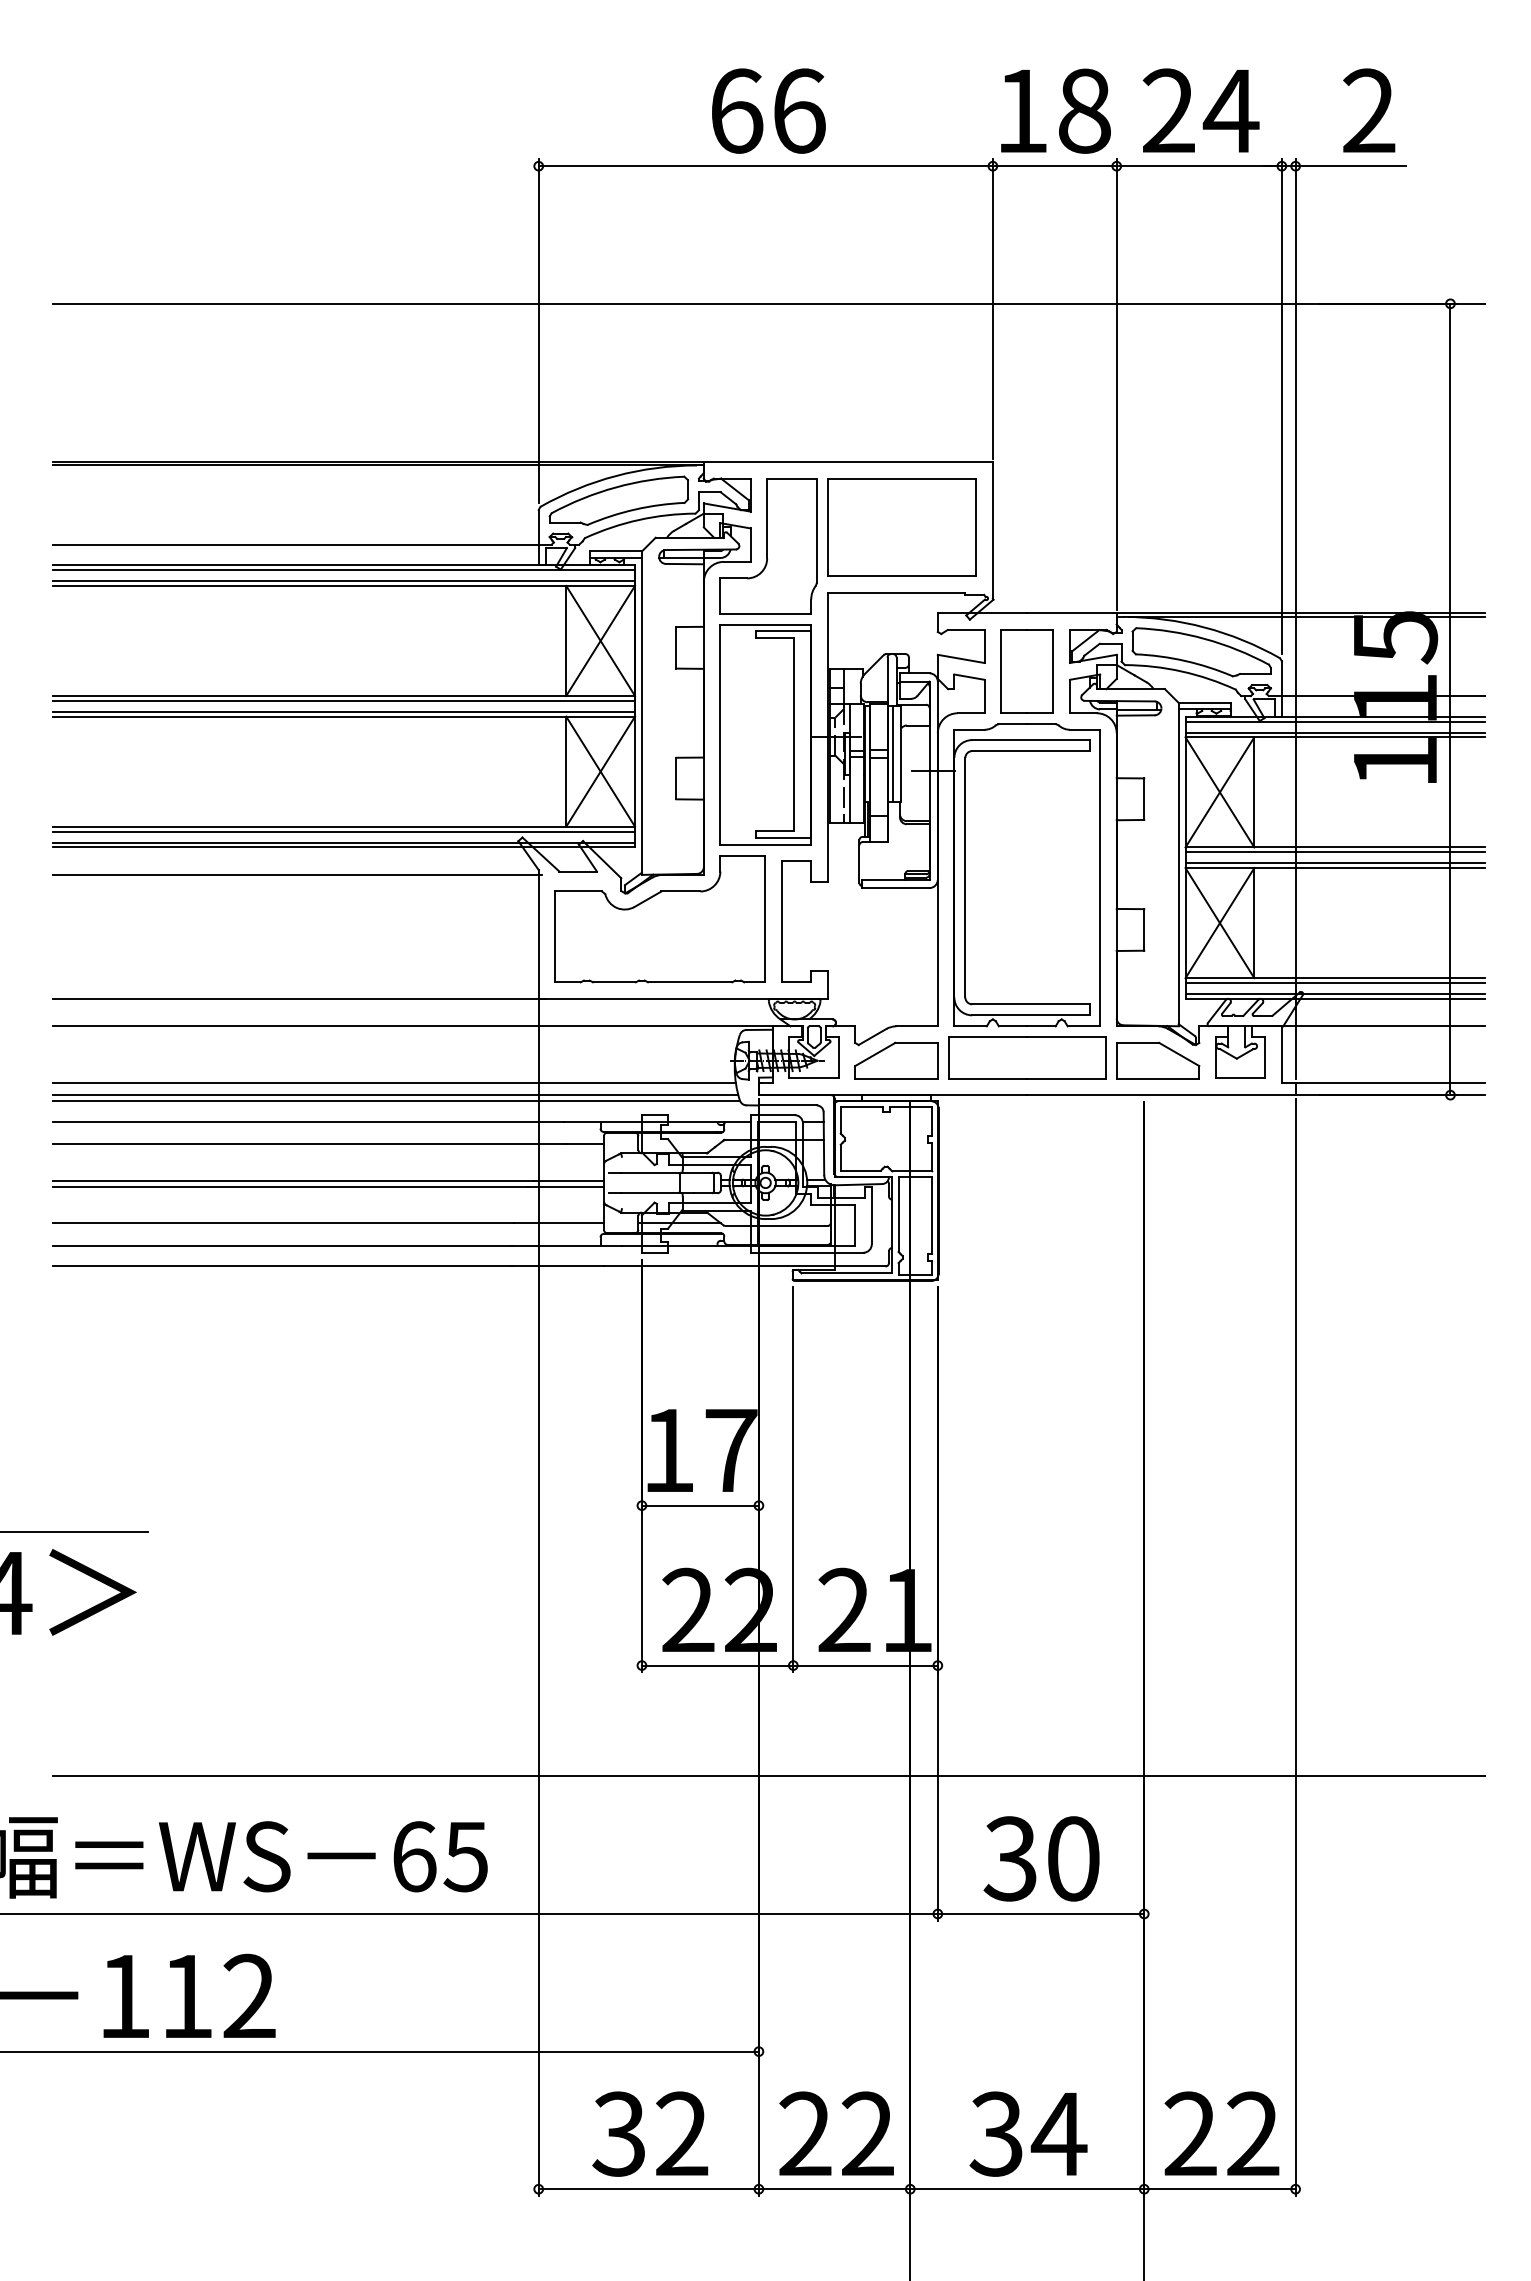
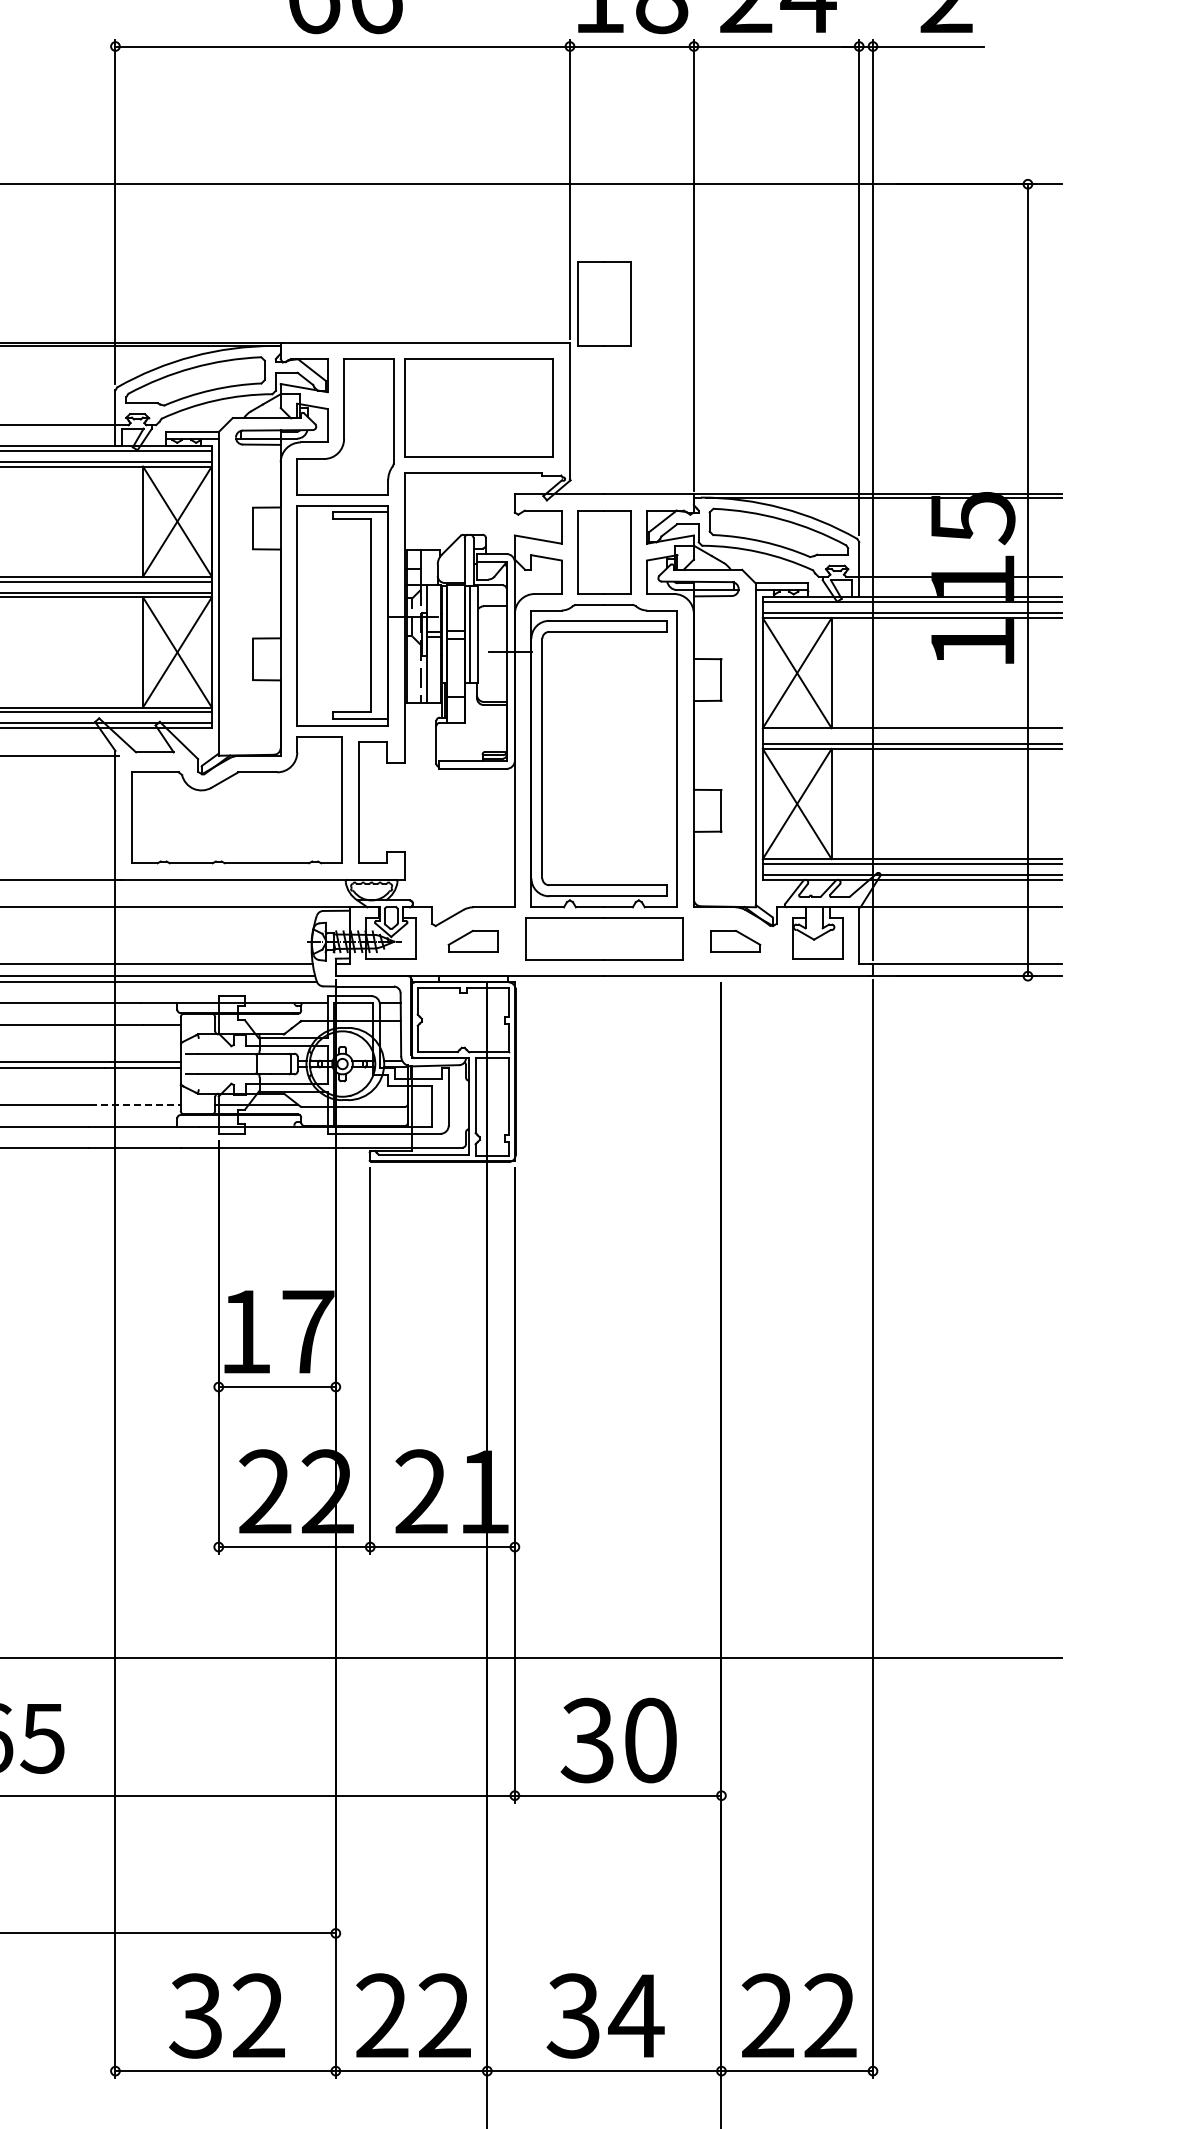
part: (1026, 423) -> (603, 303), added
line: (1334, 852) -> (911, 733), removed
part: (896, 1060) -> (473, 941), size x0.6
part: (1158, 1060) -> (735, 941), size x0.6
line: (559, 1223) -> (136, 1104), solid -> dashed

